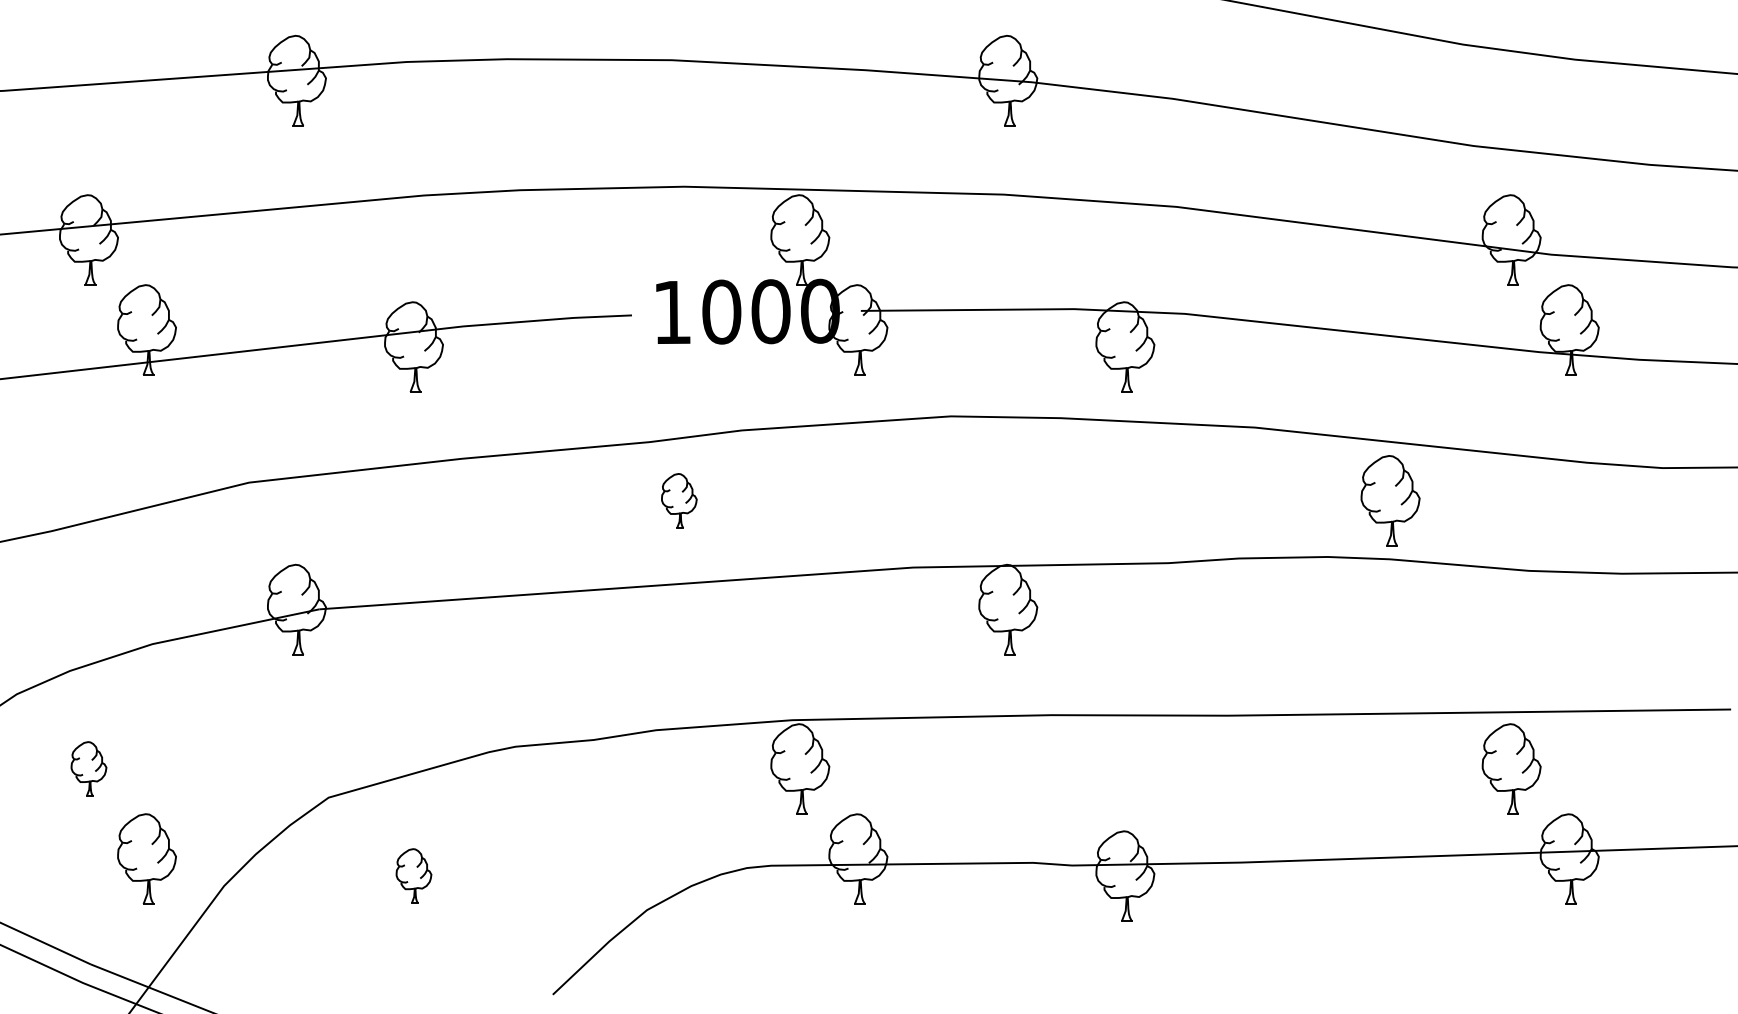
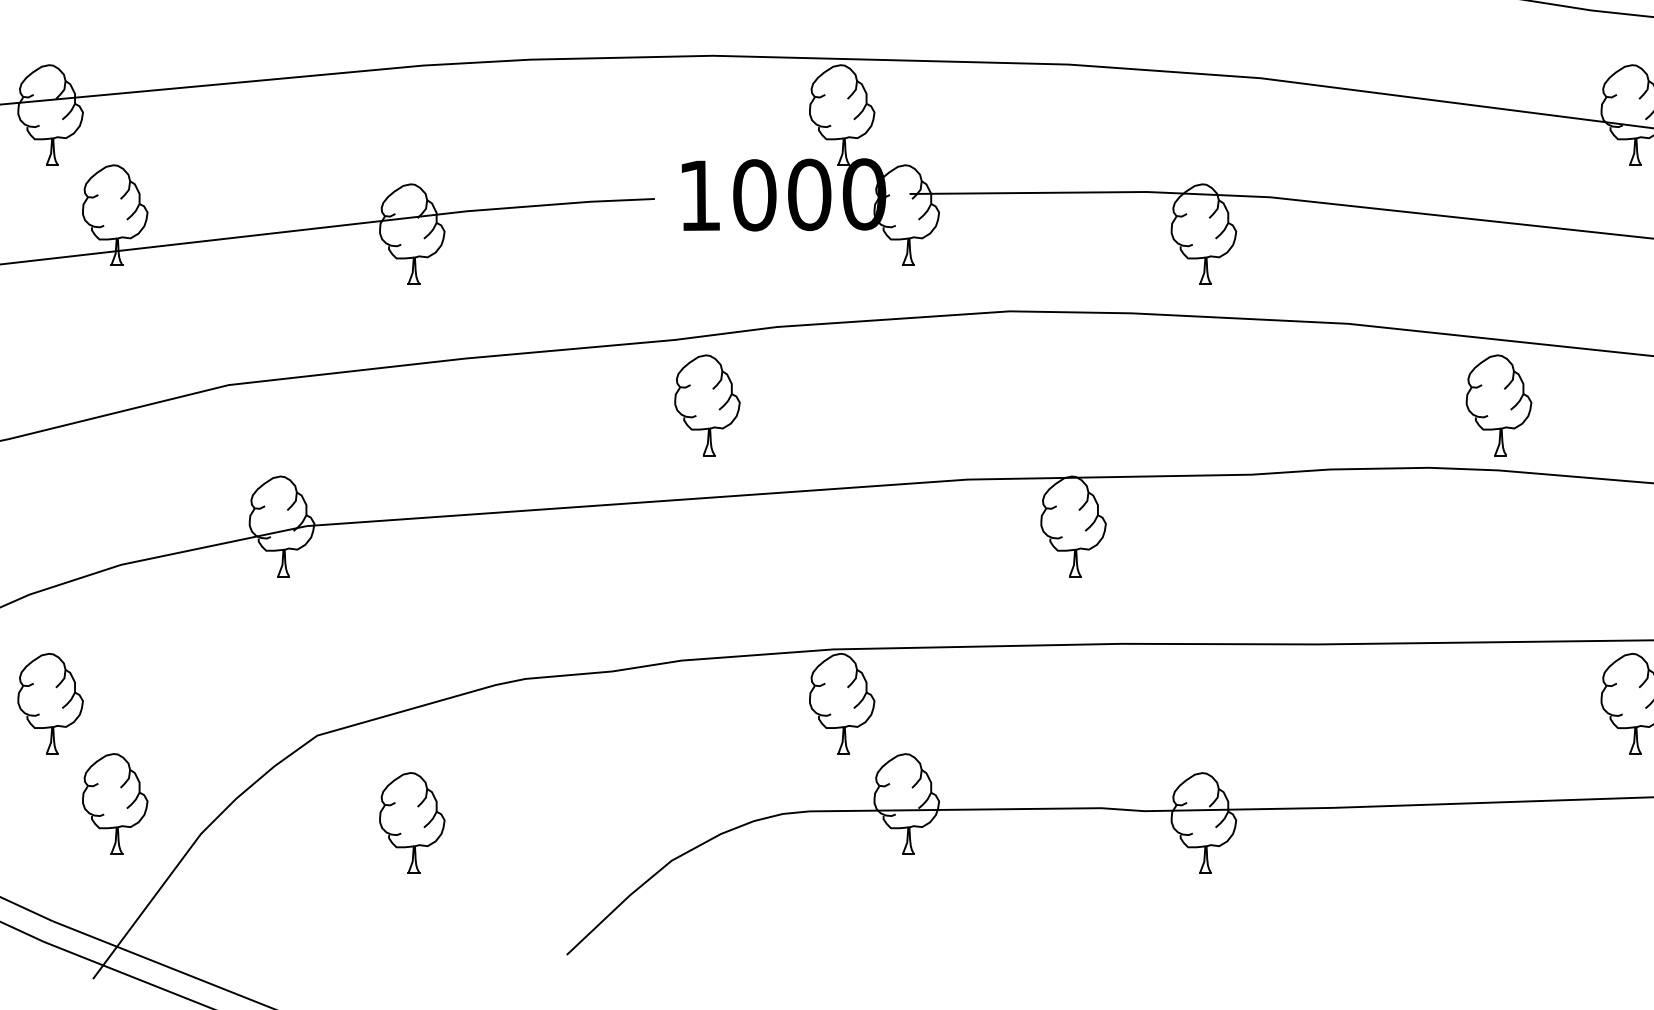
part: (679, 500) -> (707, 404), size x1.67
part: (88, 768) -> (50, 703), size x1.67
part: (413, 875) -> (411, 822), size x1.67

